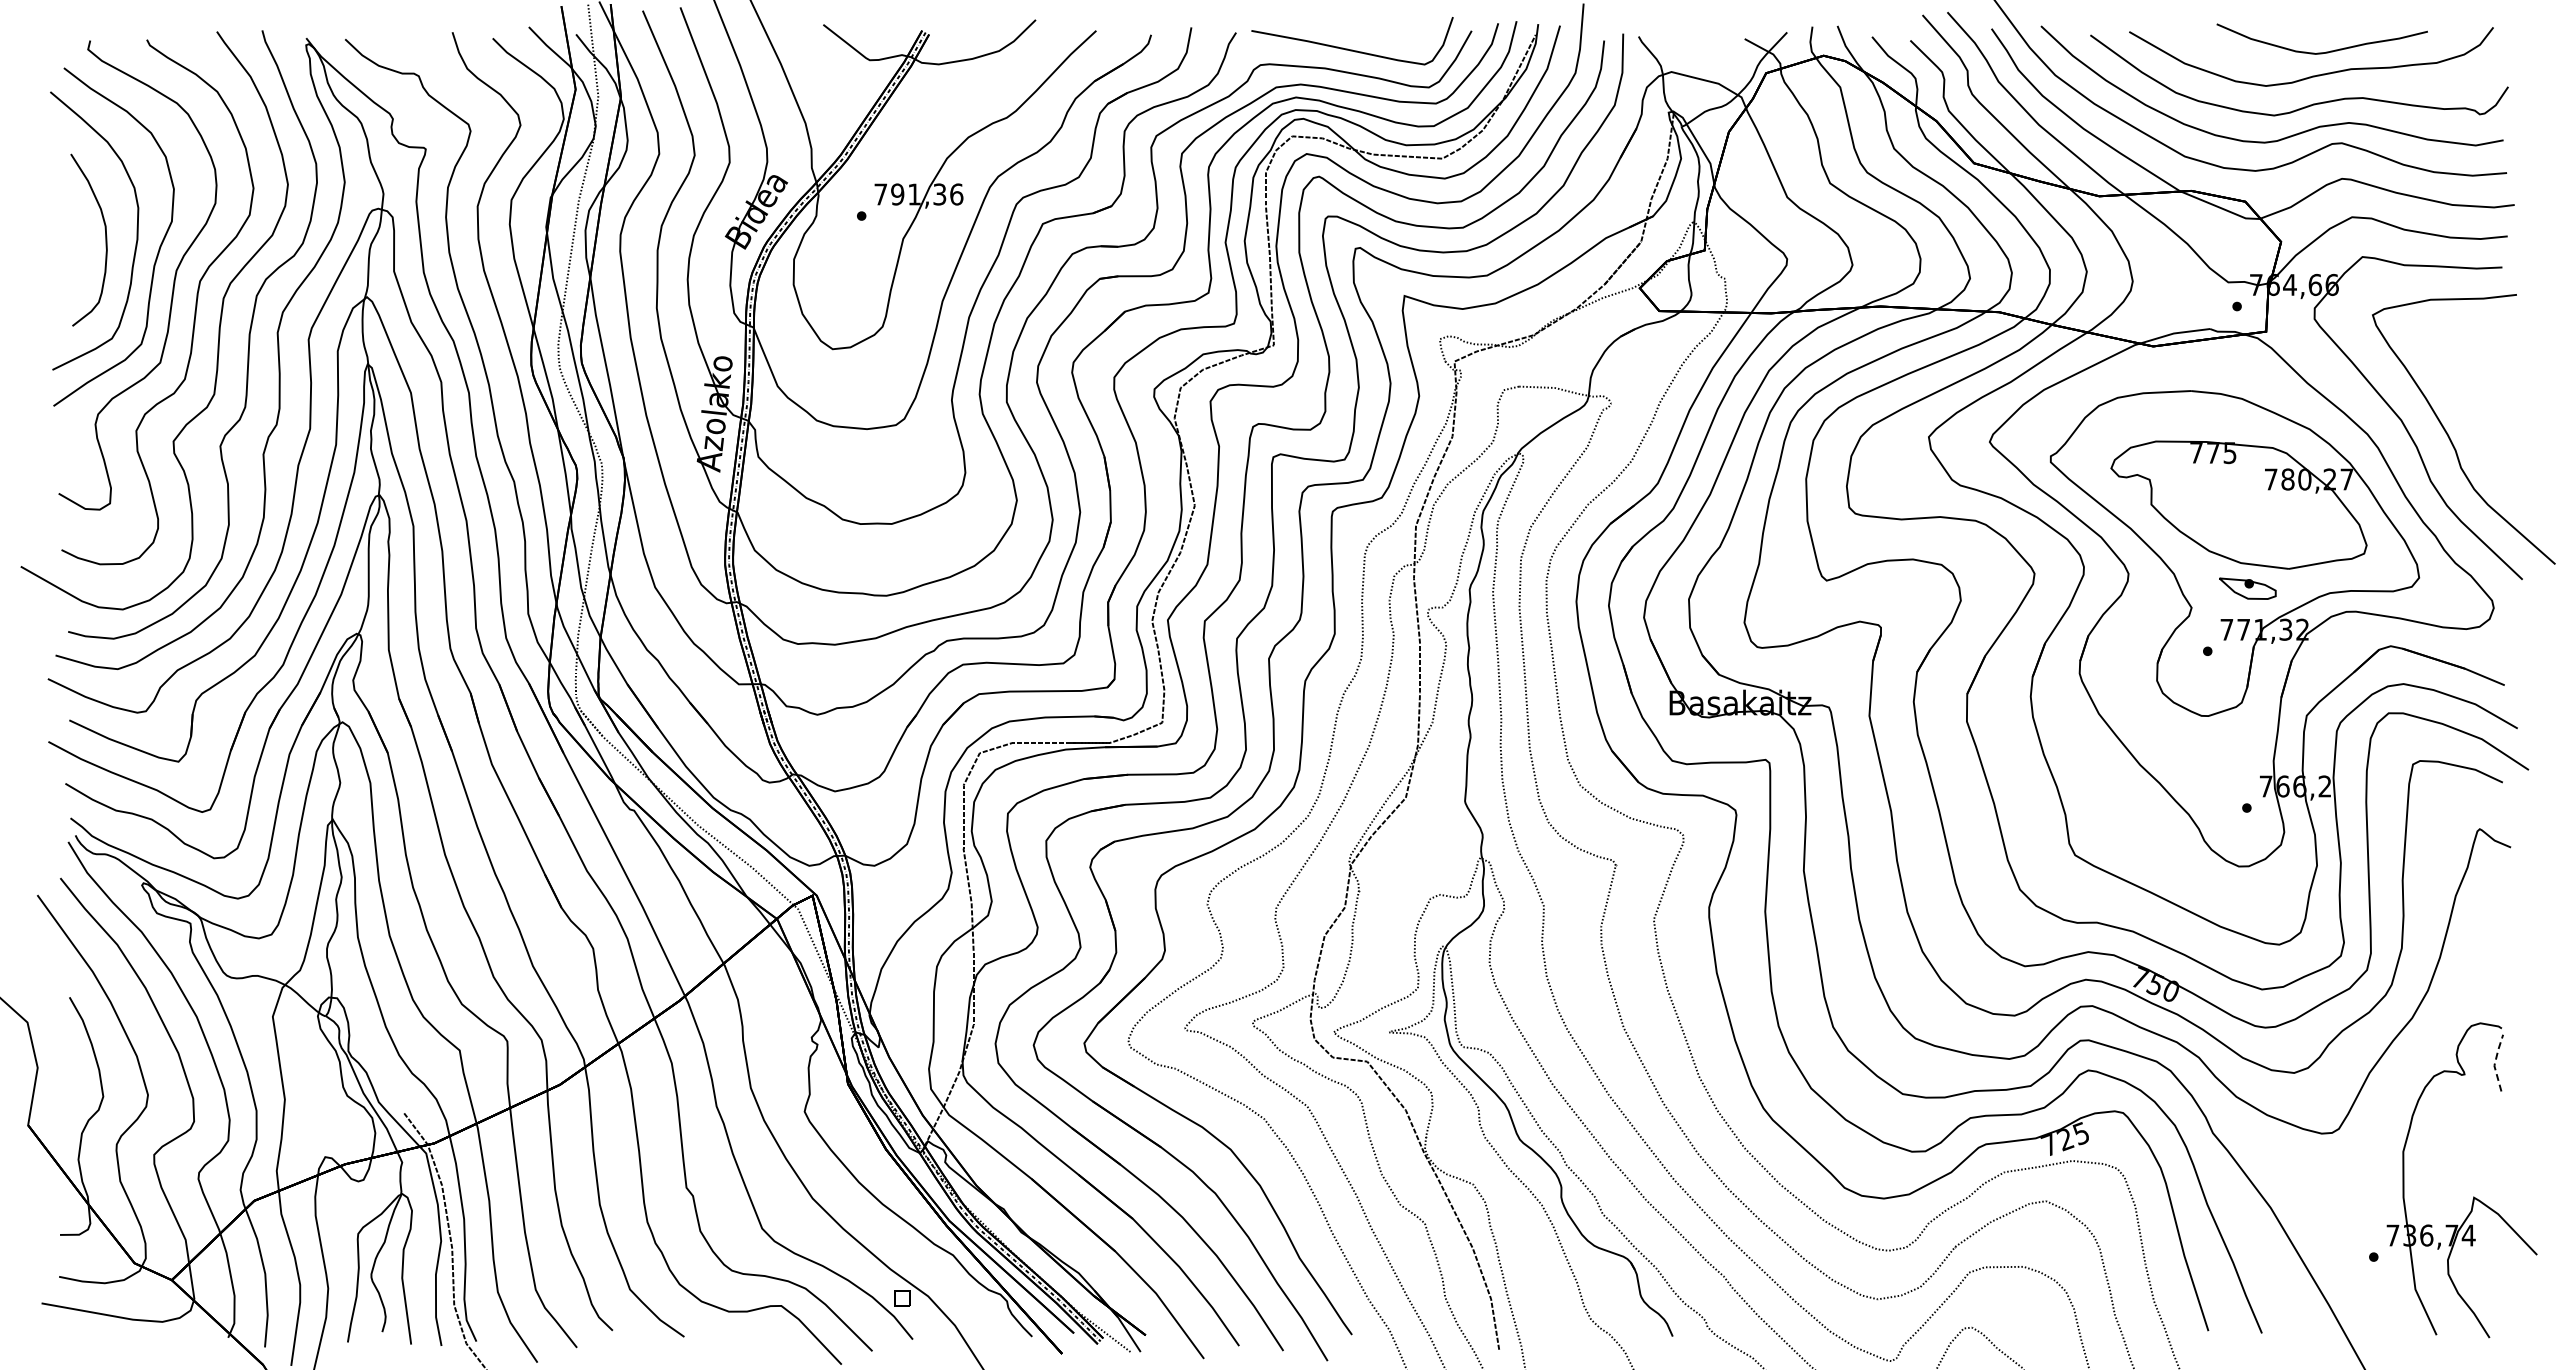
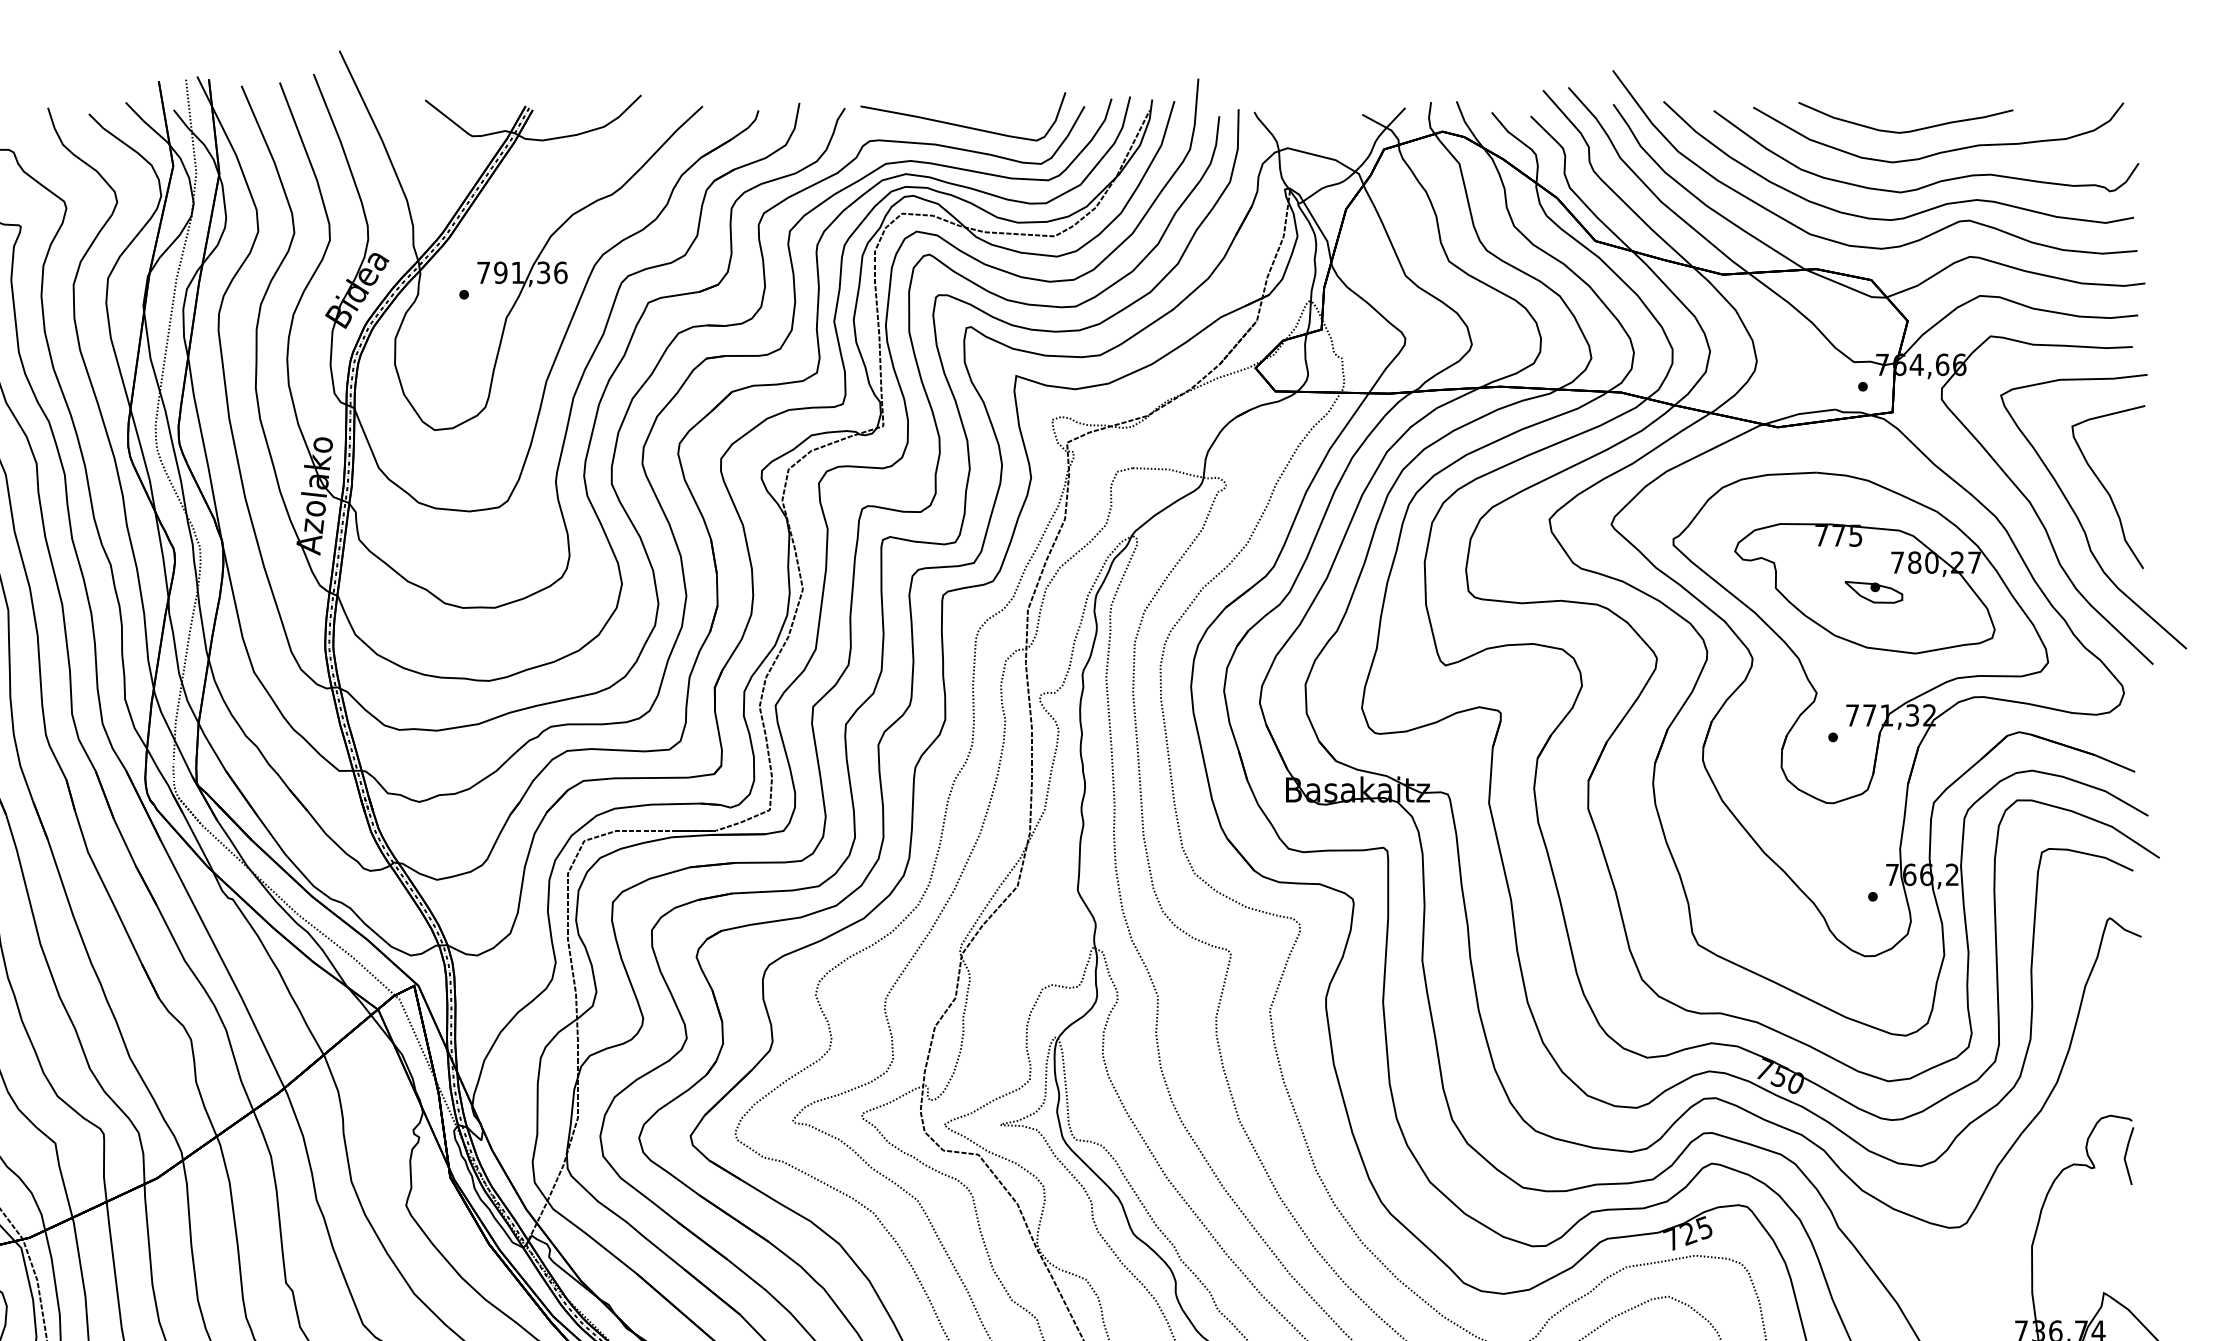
curve: (2326, 51) -> (1910, 130), moved
curve: (2476, 406) -> (2106, 488), added
part: (2247, 588) -> (1873, 592), moved
line: (2495, 1063) -> (2125, 1156), dashed -> solid

